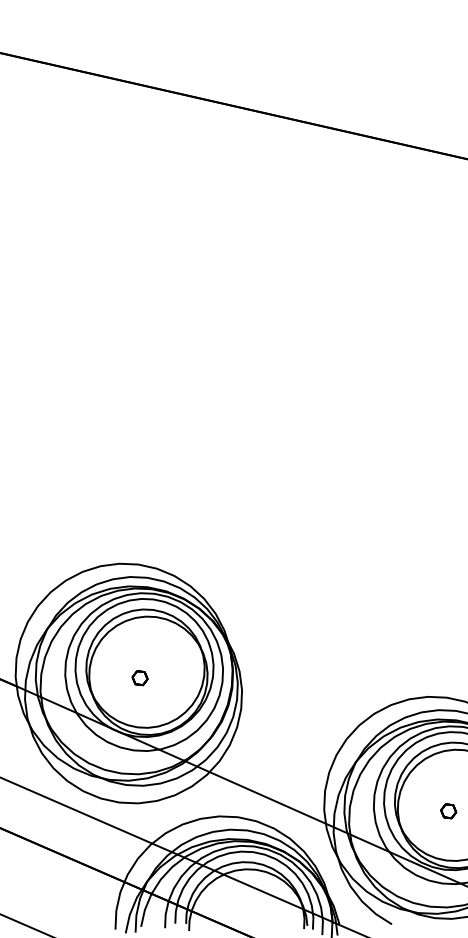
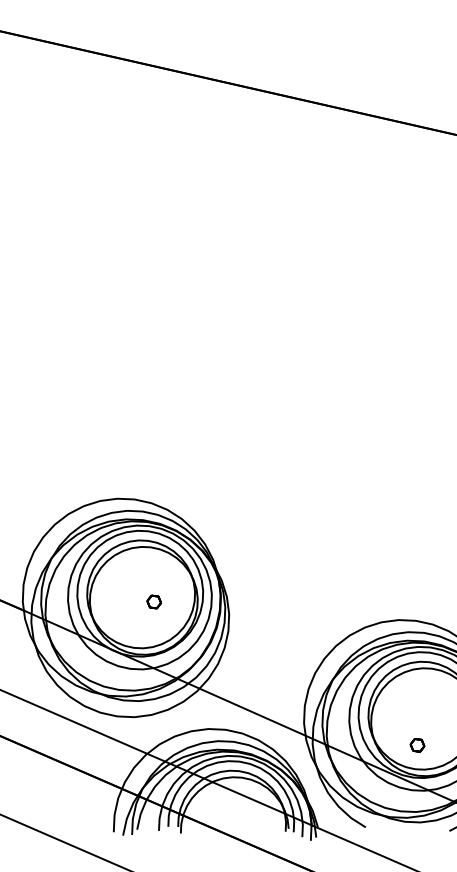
part: (139, 677) -> (153, 601), moved
part: (448, 811) -> (417, 745), moved

